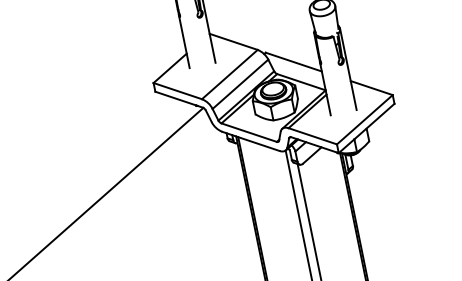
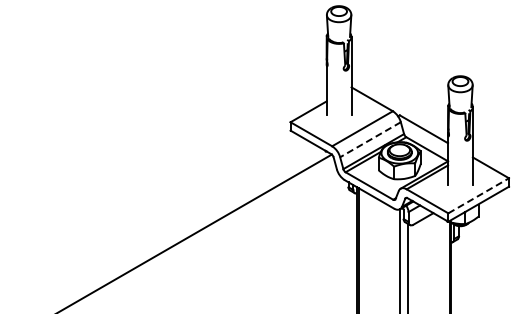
line: (240, 85) -> (370, 140), solid -> dashed
line: (365, 119) -> (479, 195), solid -> dashed

